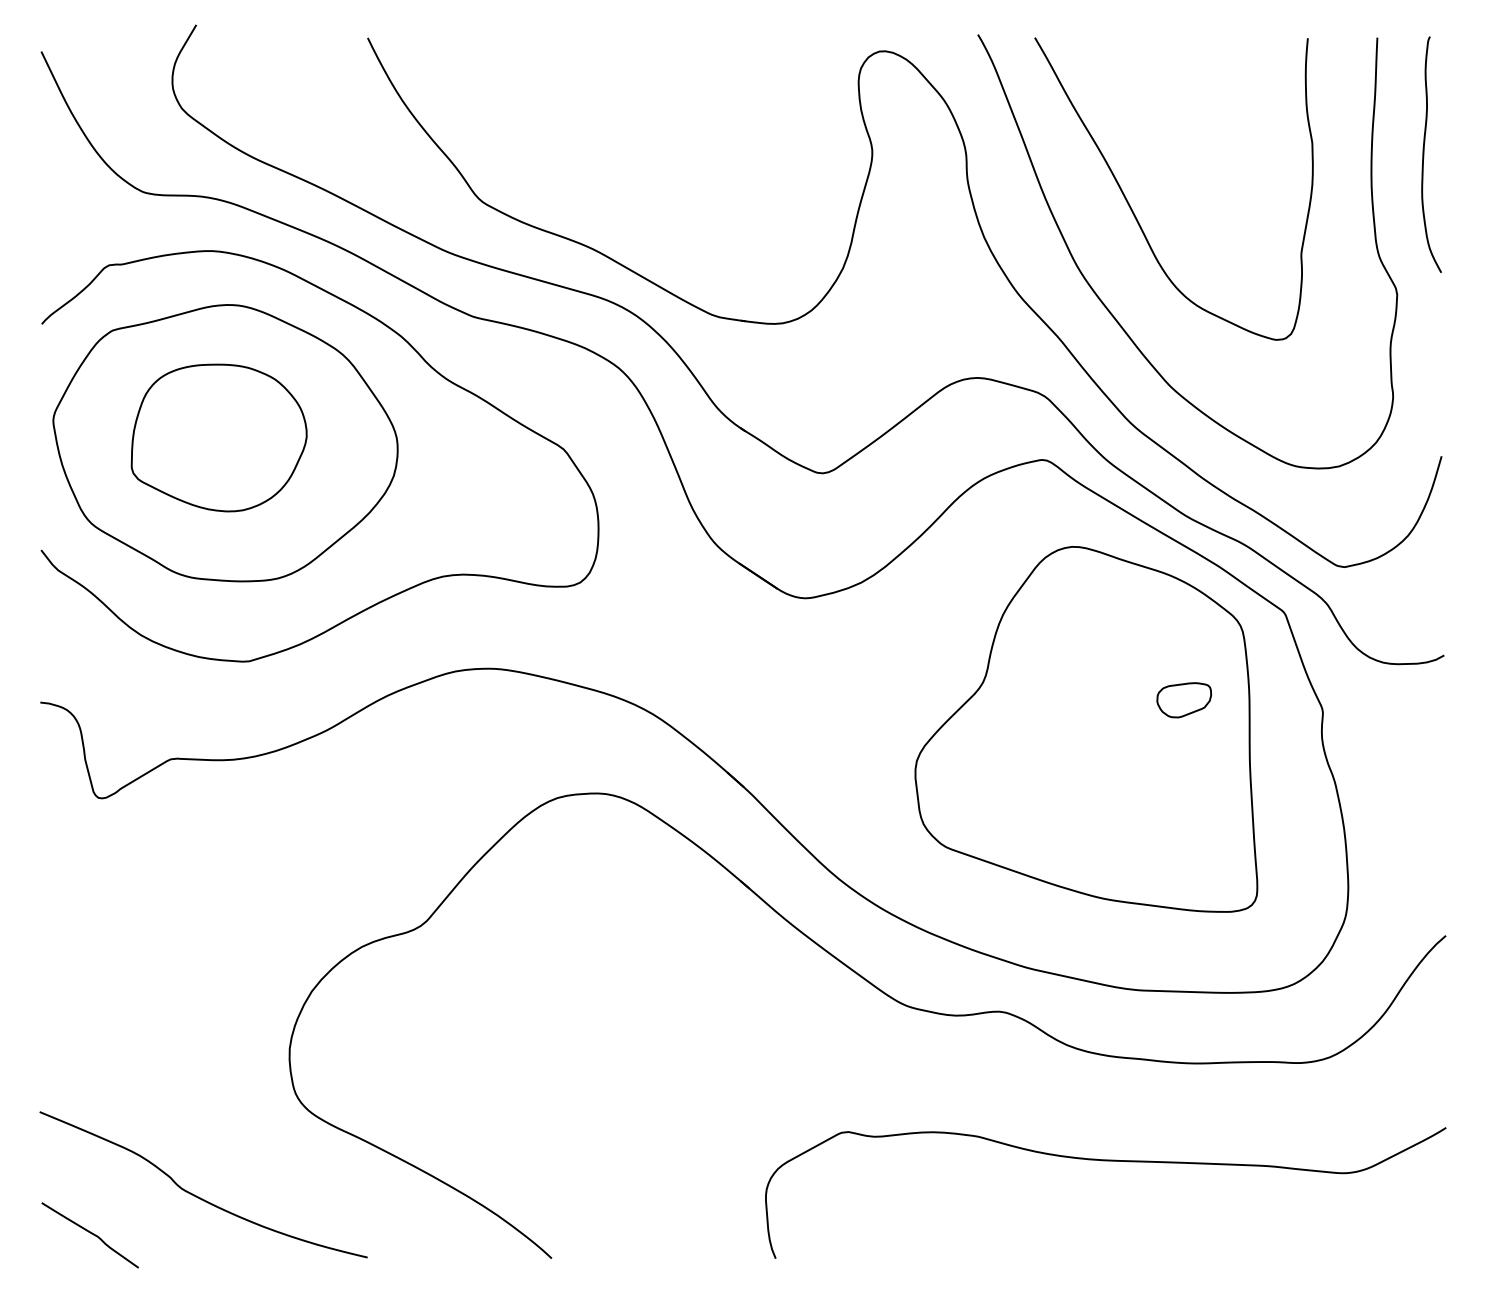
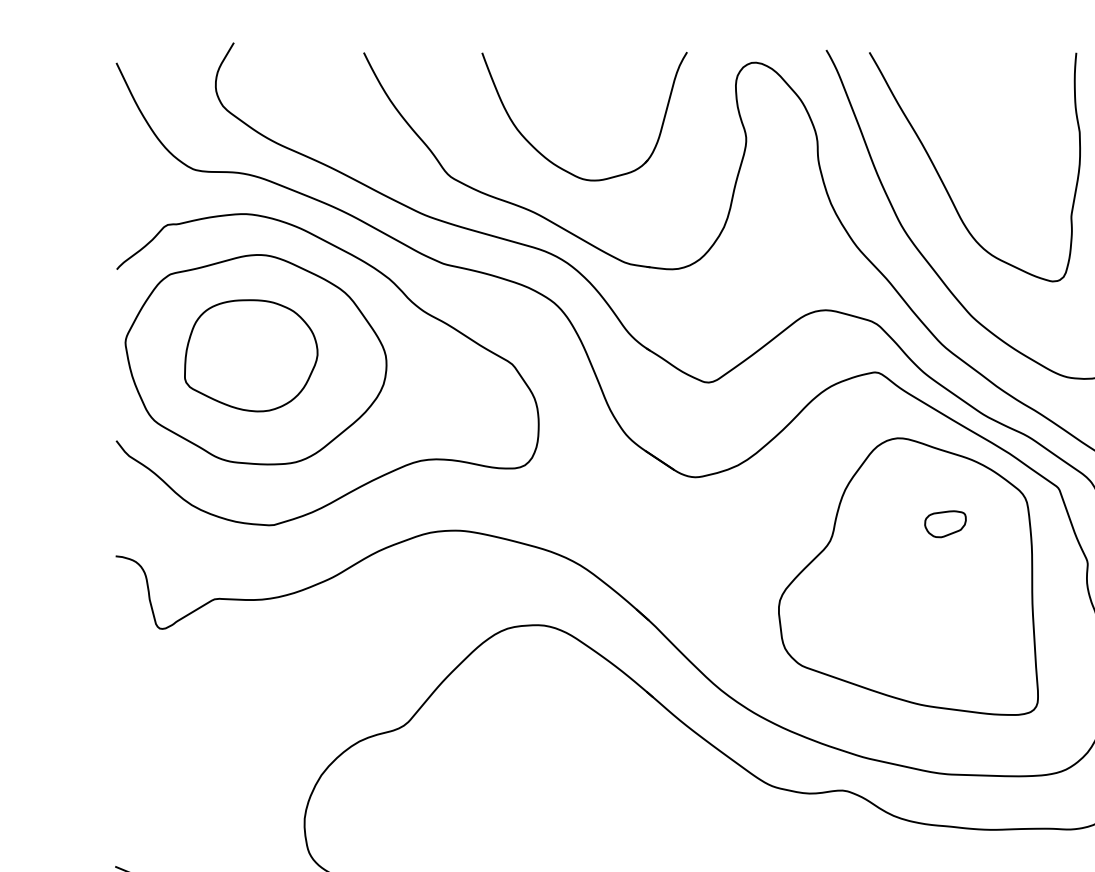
part: (618, 183) -> (553, 162), added
part: (1183, 700) -> (944, 524), moved

